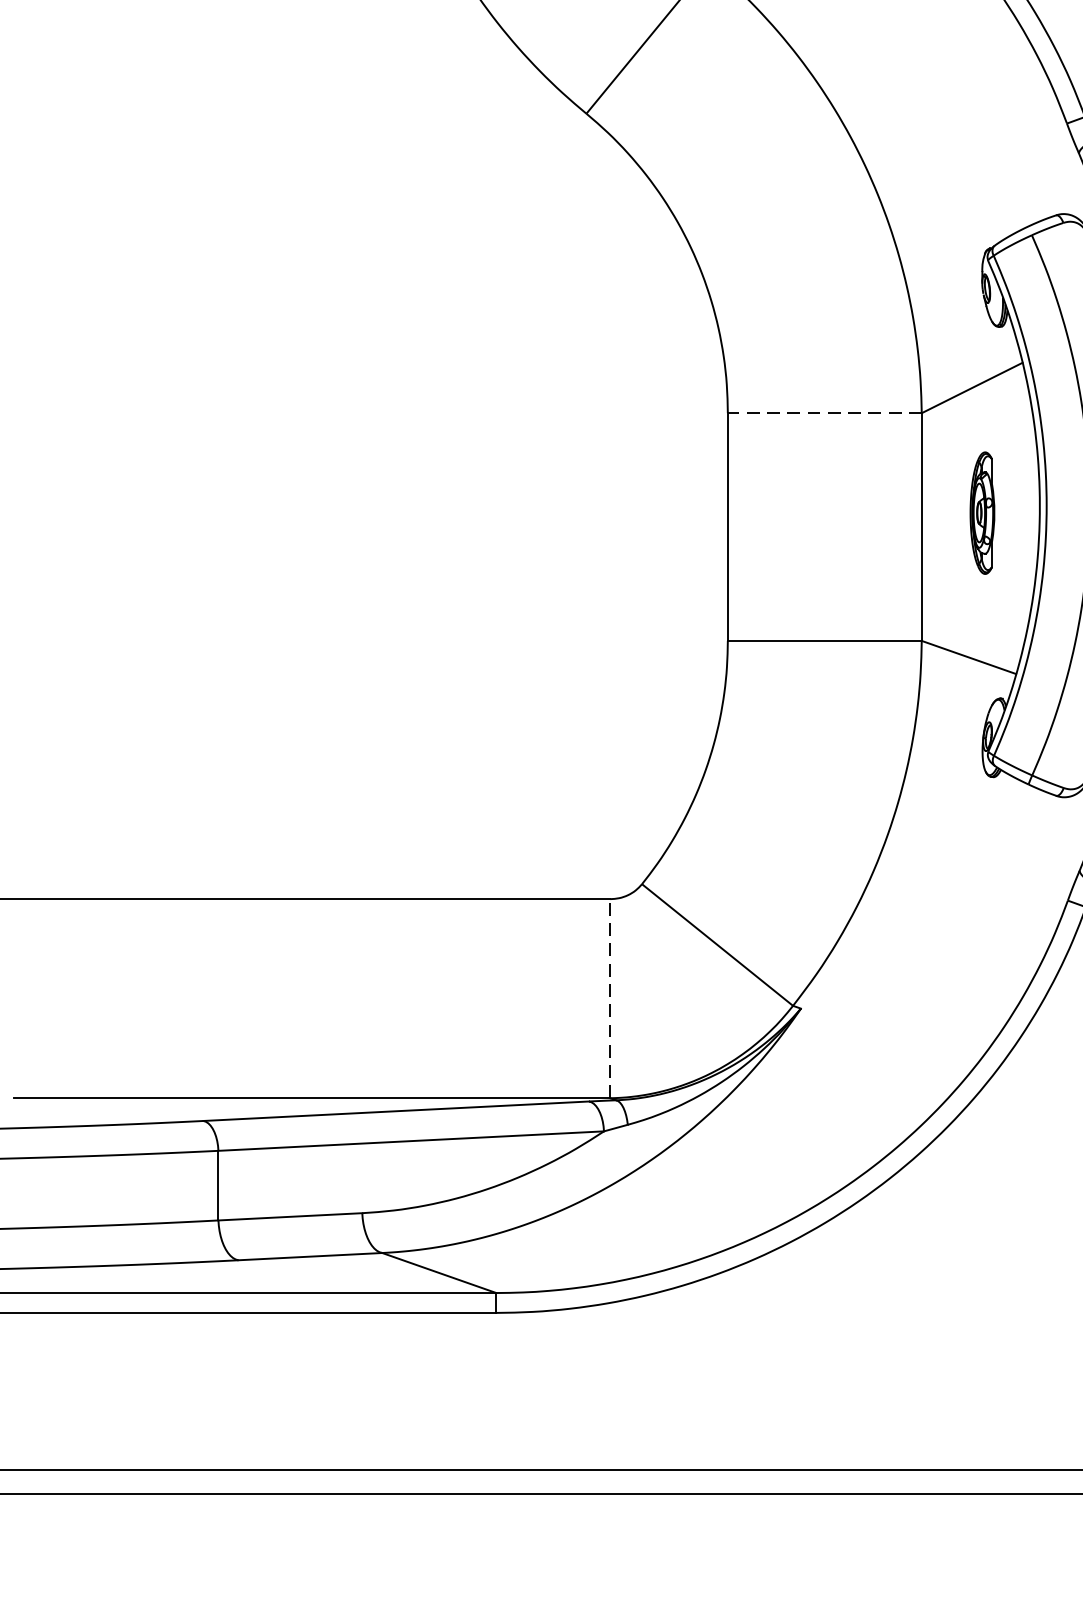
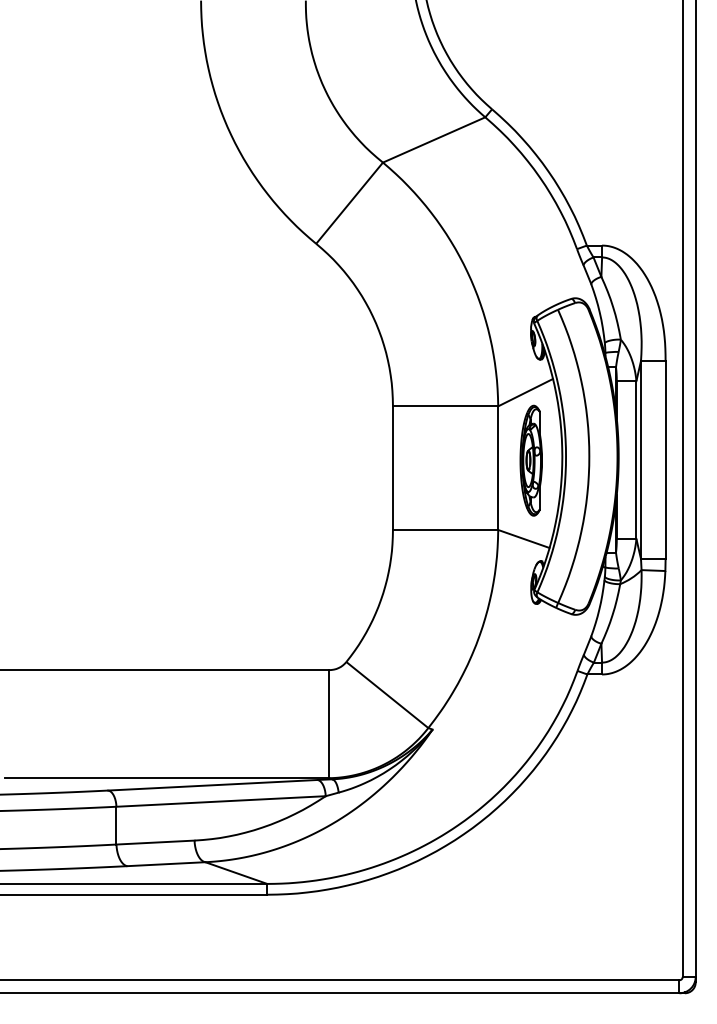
line: (824, 413) -> (445, 406), dashed -> solid
part: (981, 512) -> (530, 460), size x1.67
line: (610, 997) -> (329, 723), dashed -> solid

